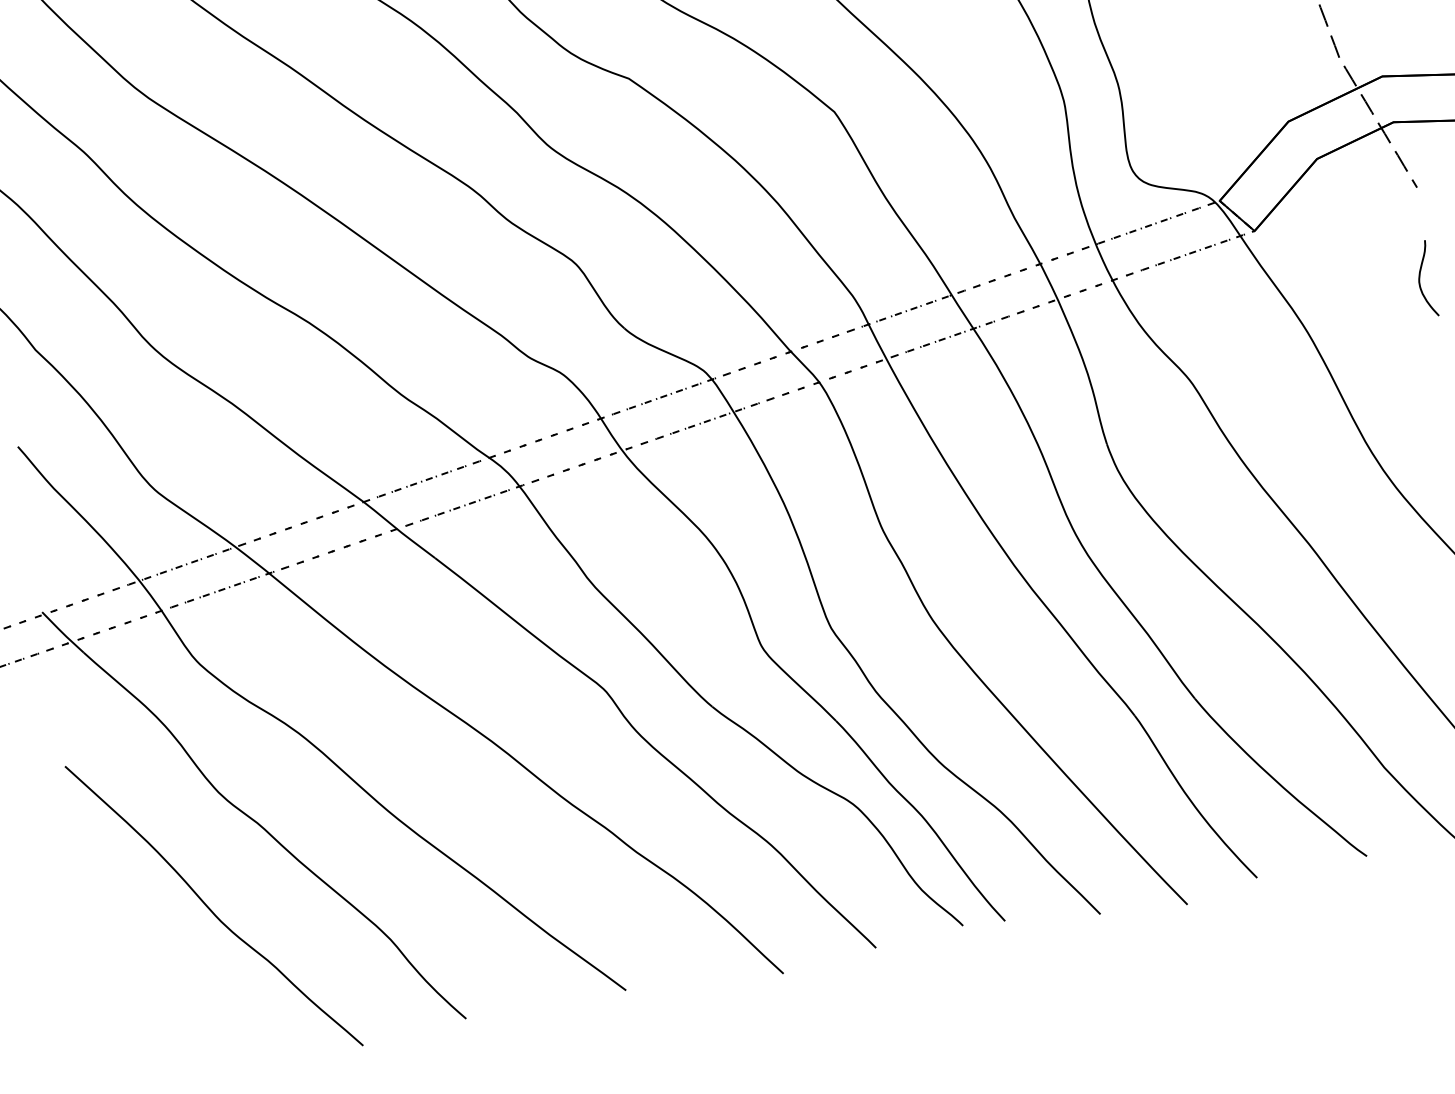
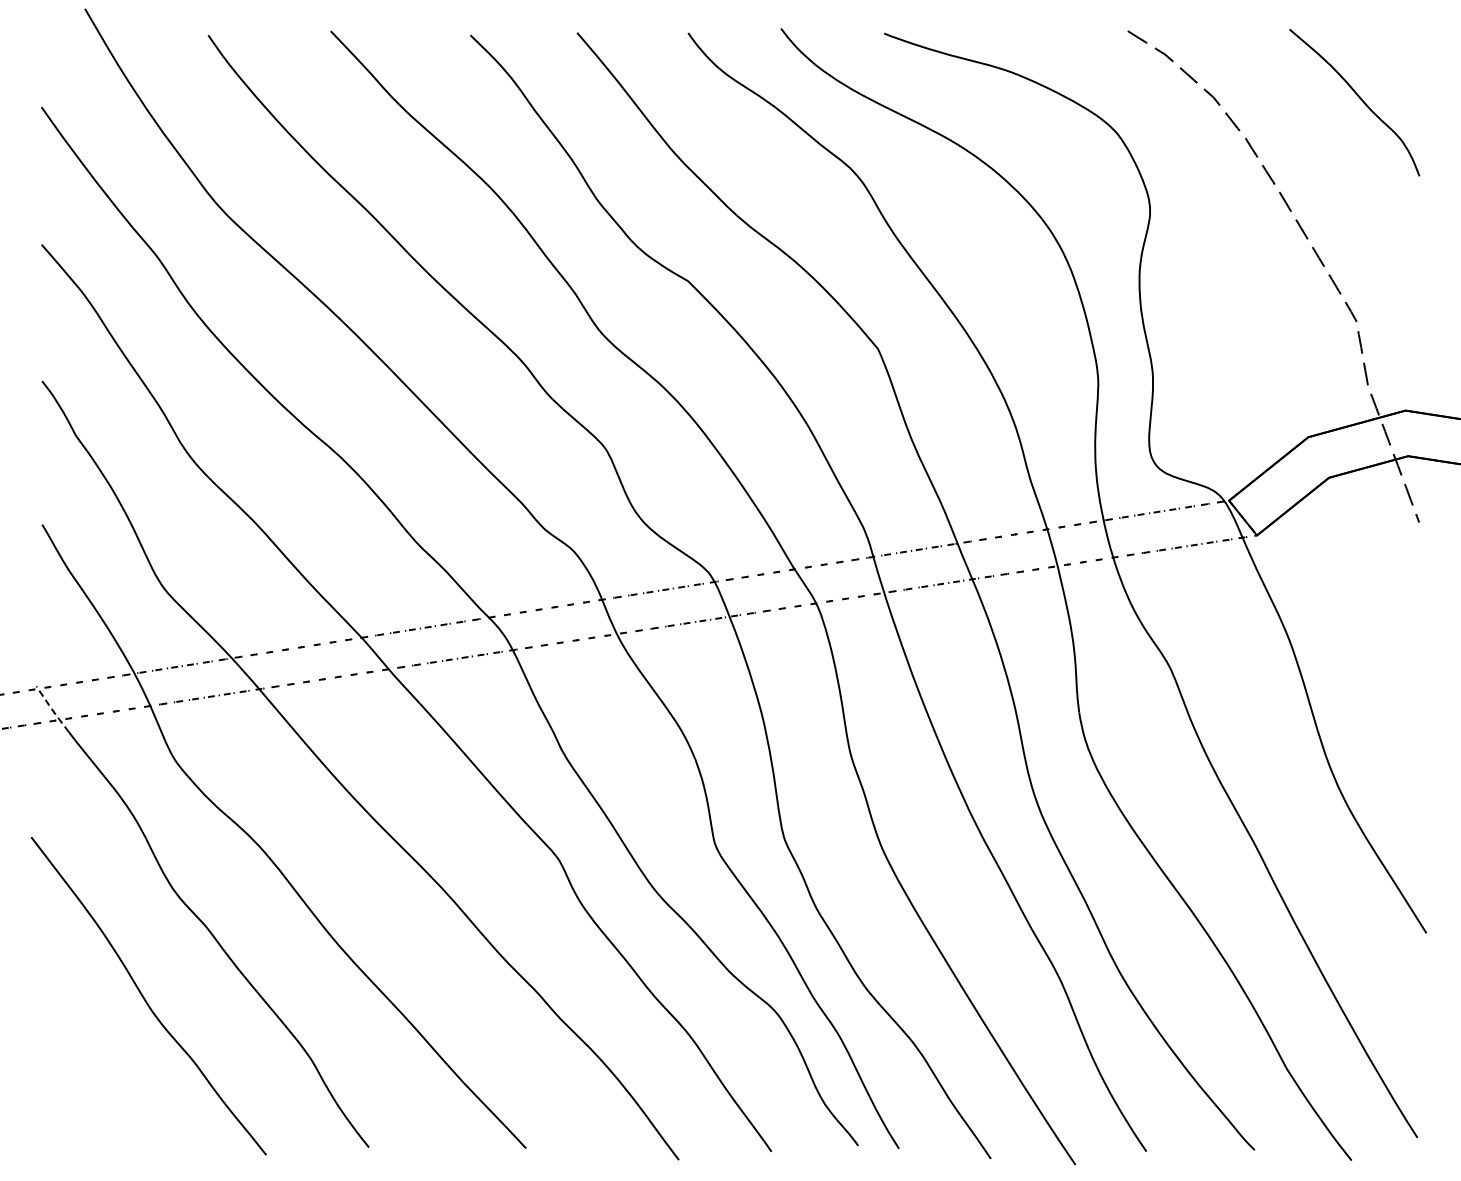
curve: (1420, 279) -> (1406, 610), removed
line: (62, 632) -> (52, 709), solid -> dashed

